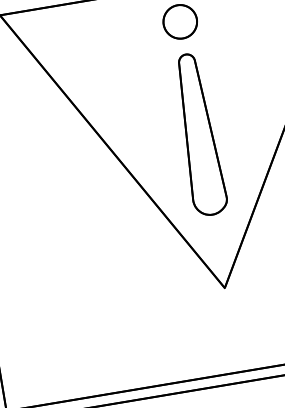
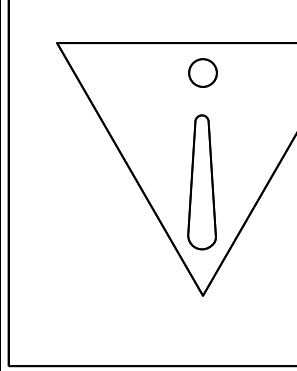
part: (198, 134) -> (201, 182), moved

